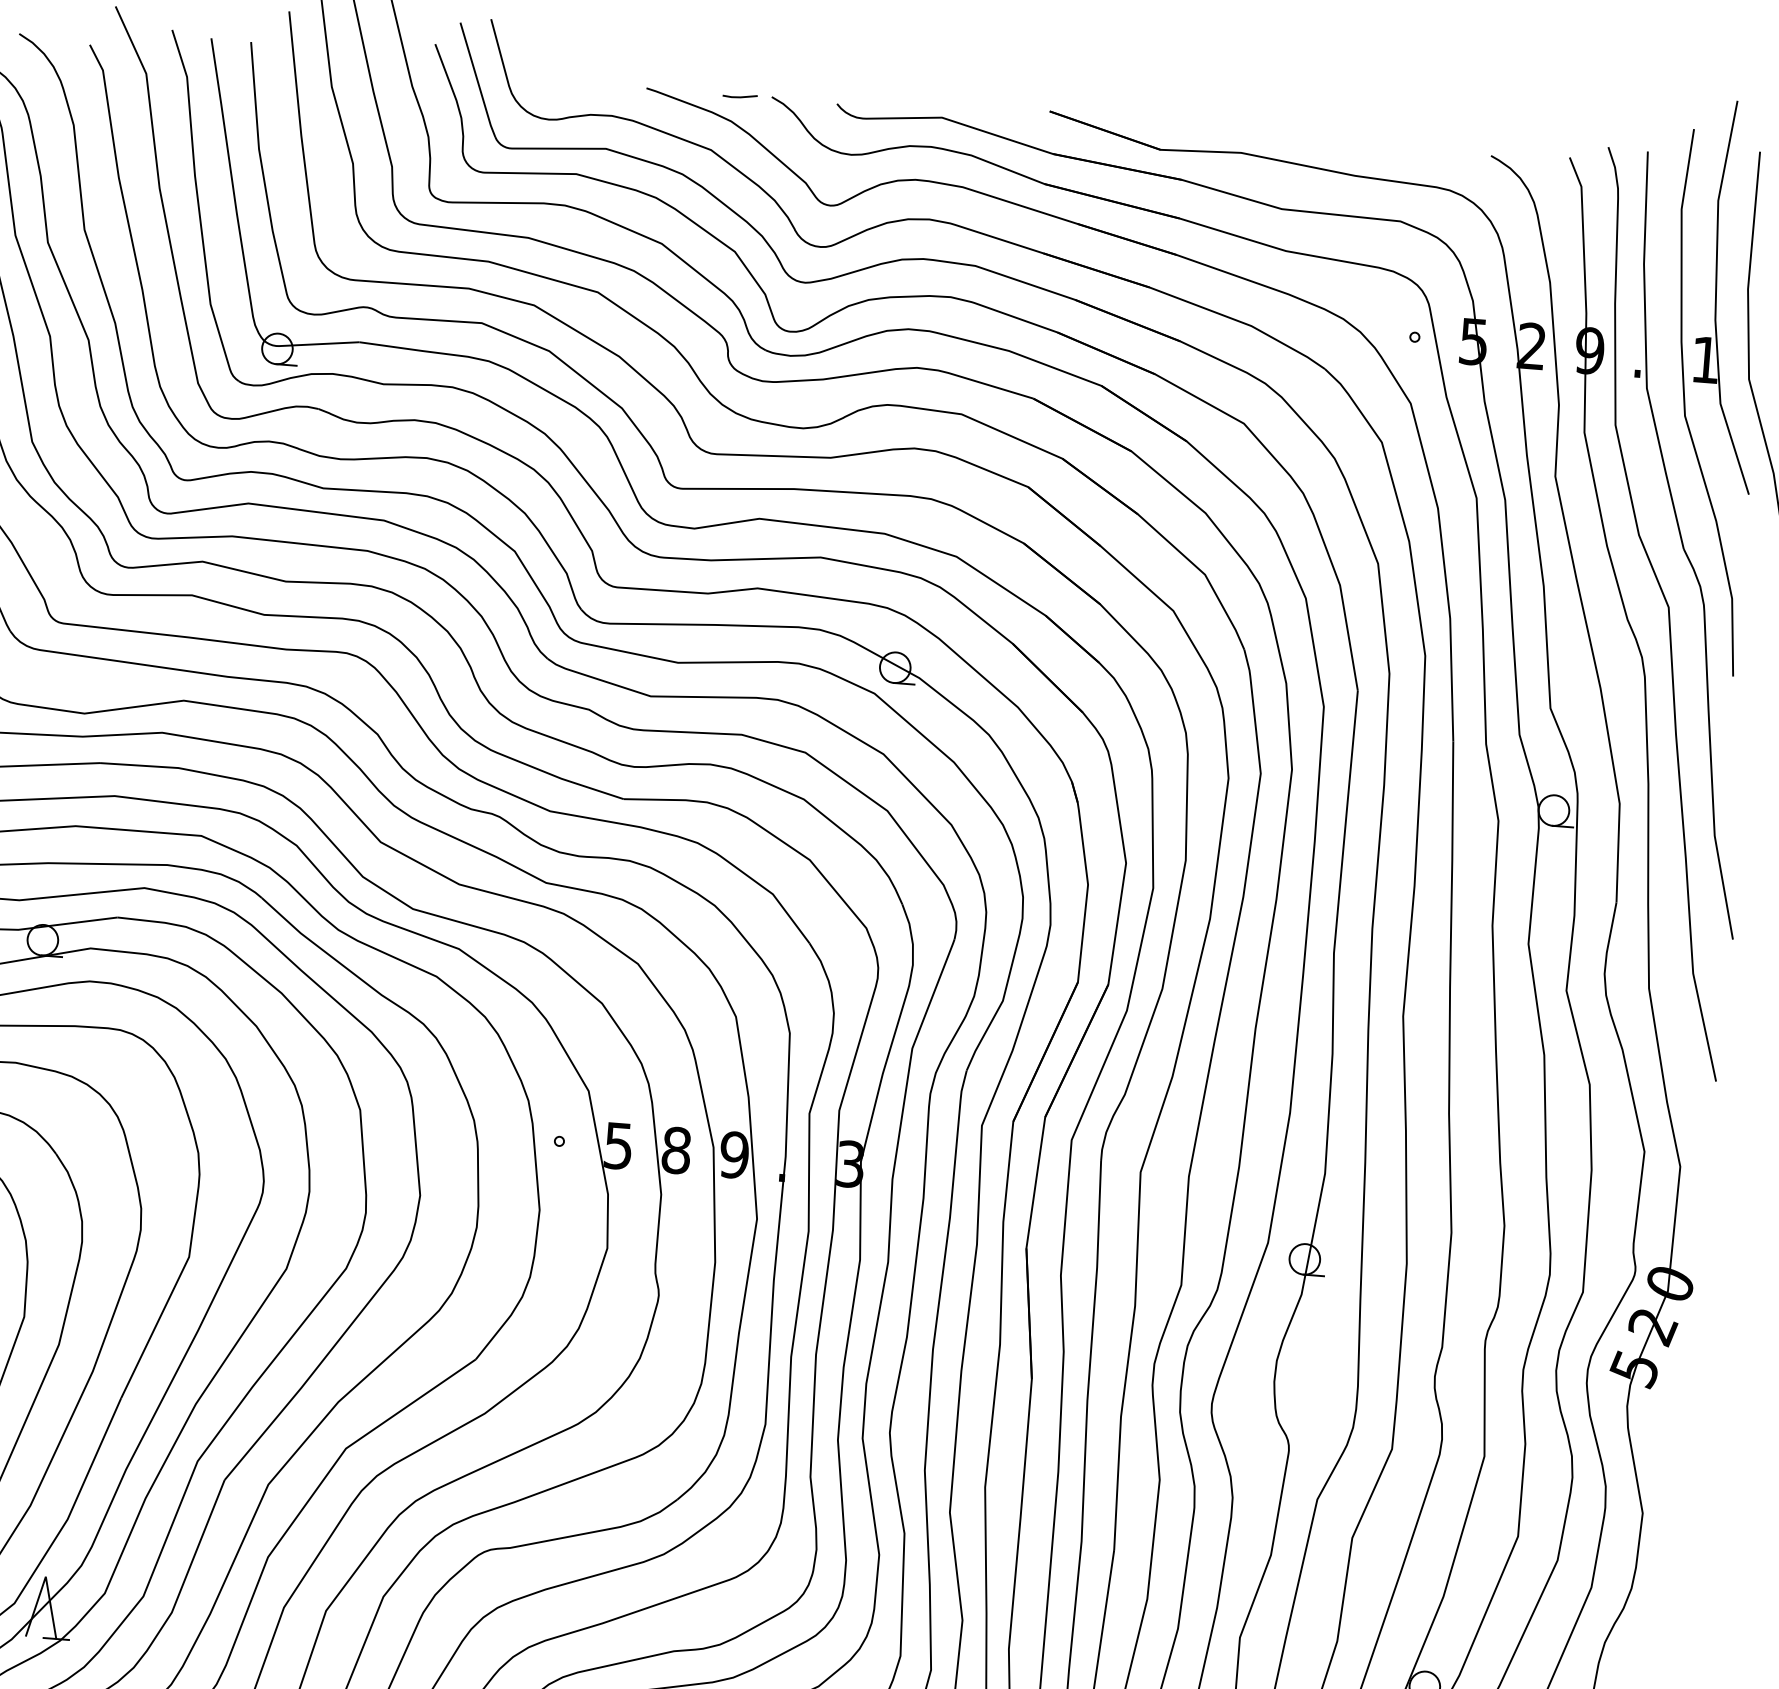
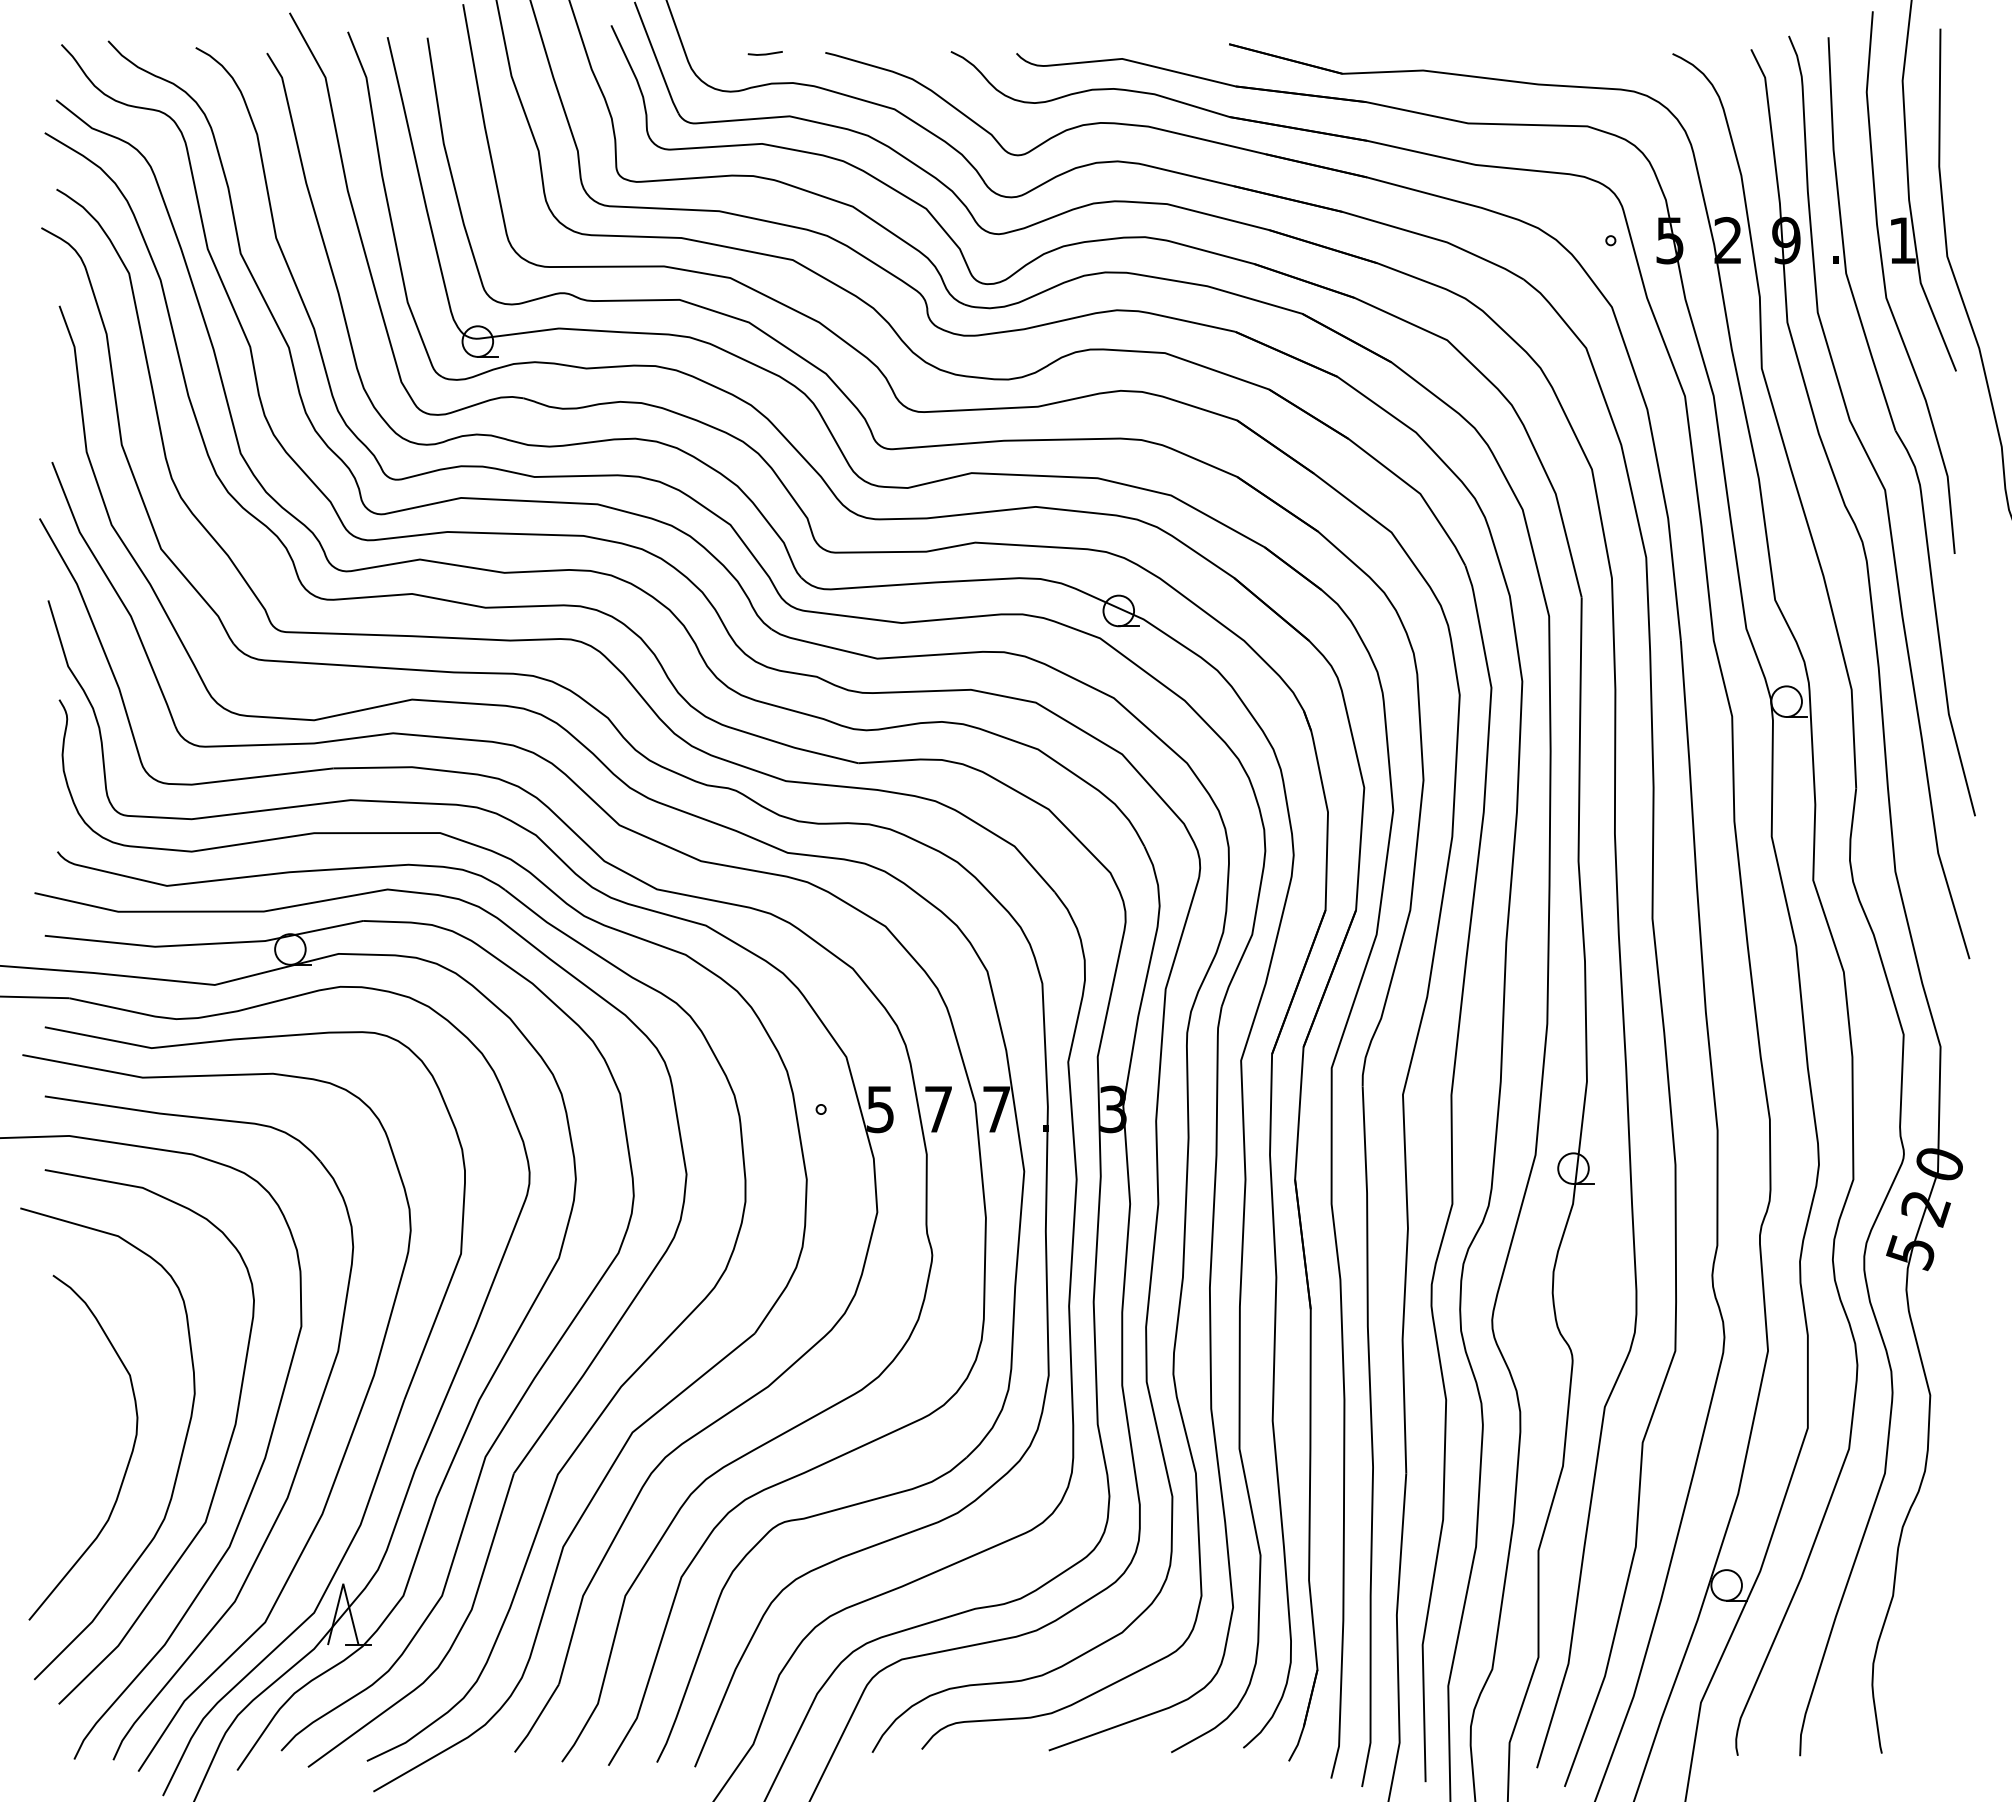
line: (739, 96) -> (764, 53), moved
text: (676, 1150) -> (938, 1109), 8 -> 7
text: (734, 1155) -> (996, 1109), 9 -> 7

